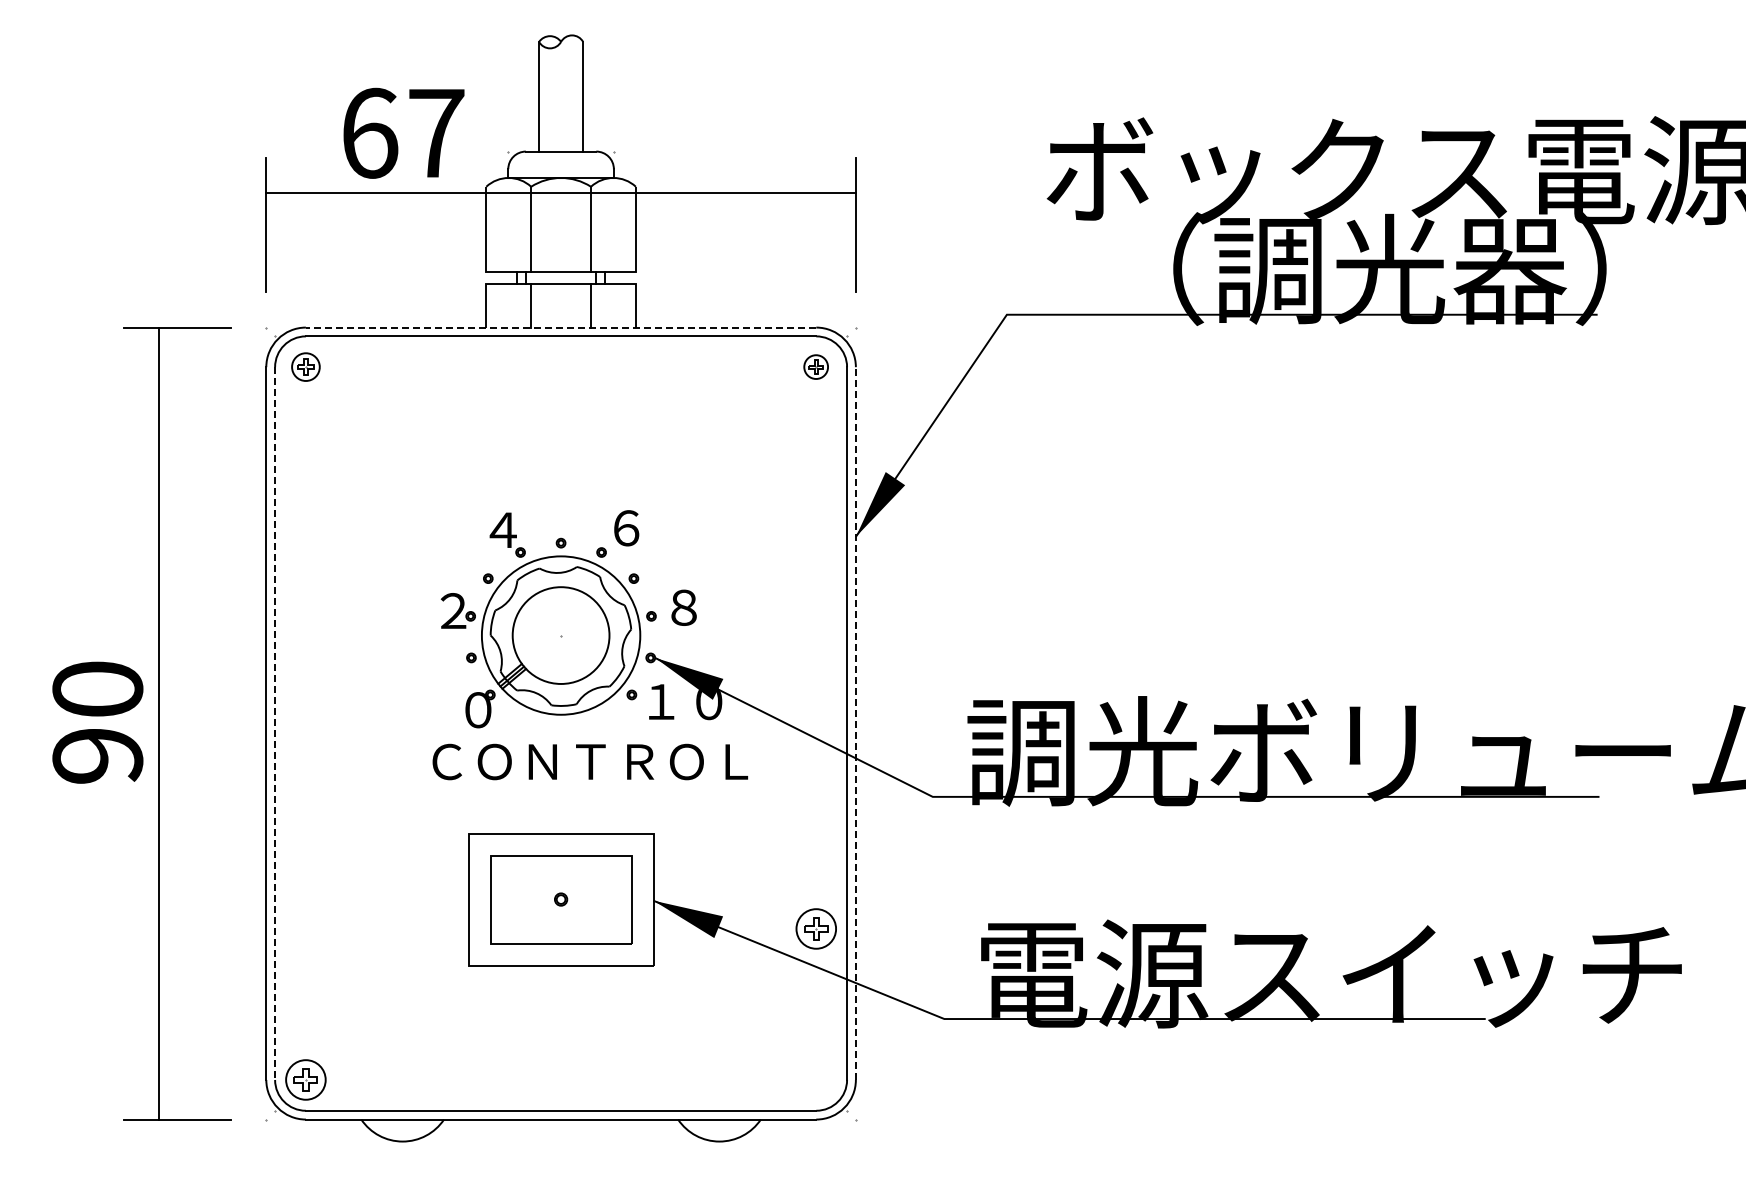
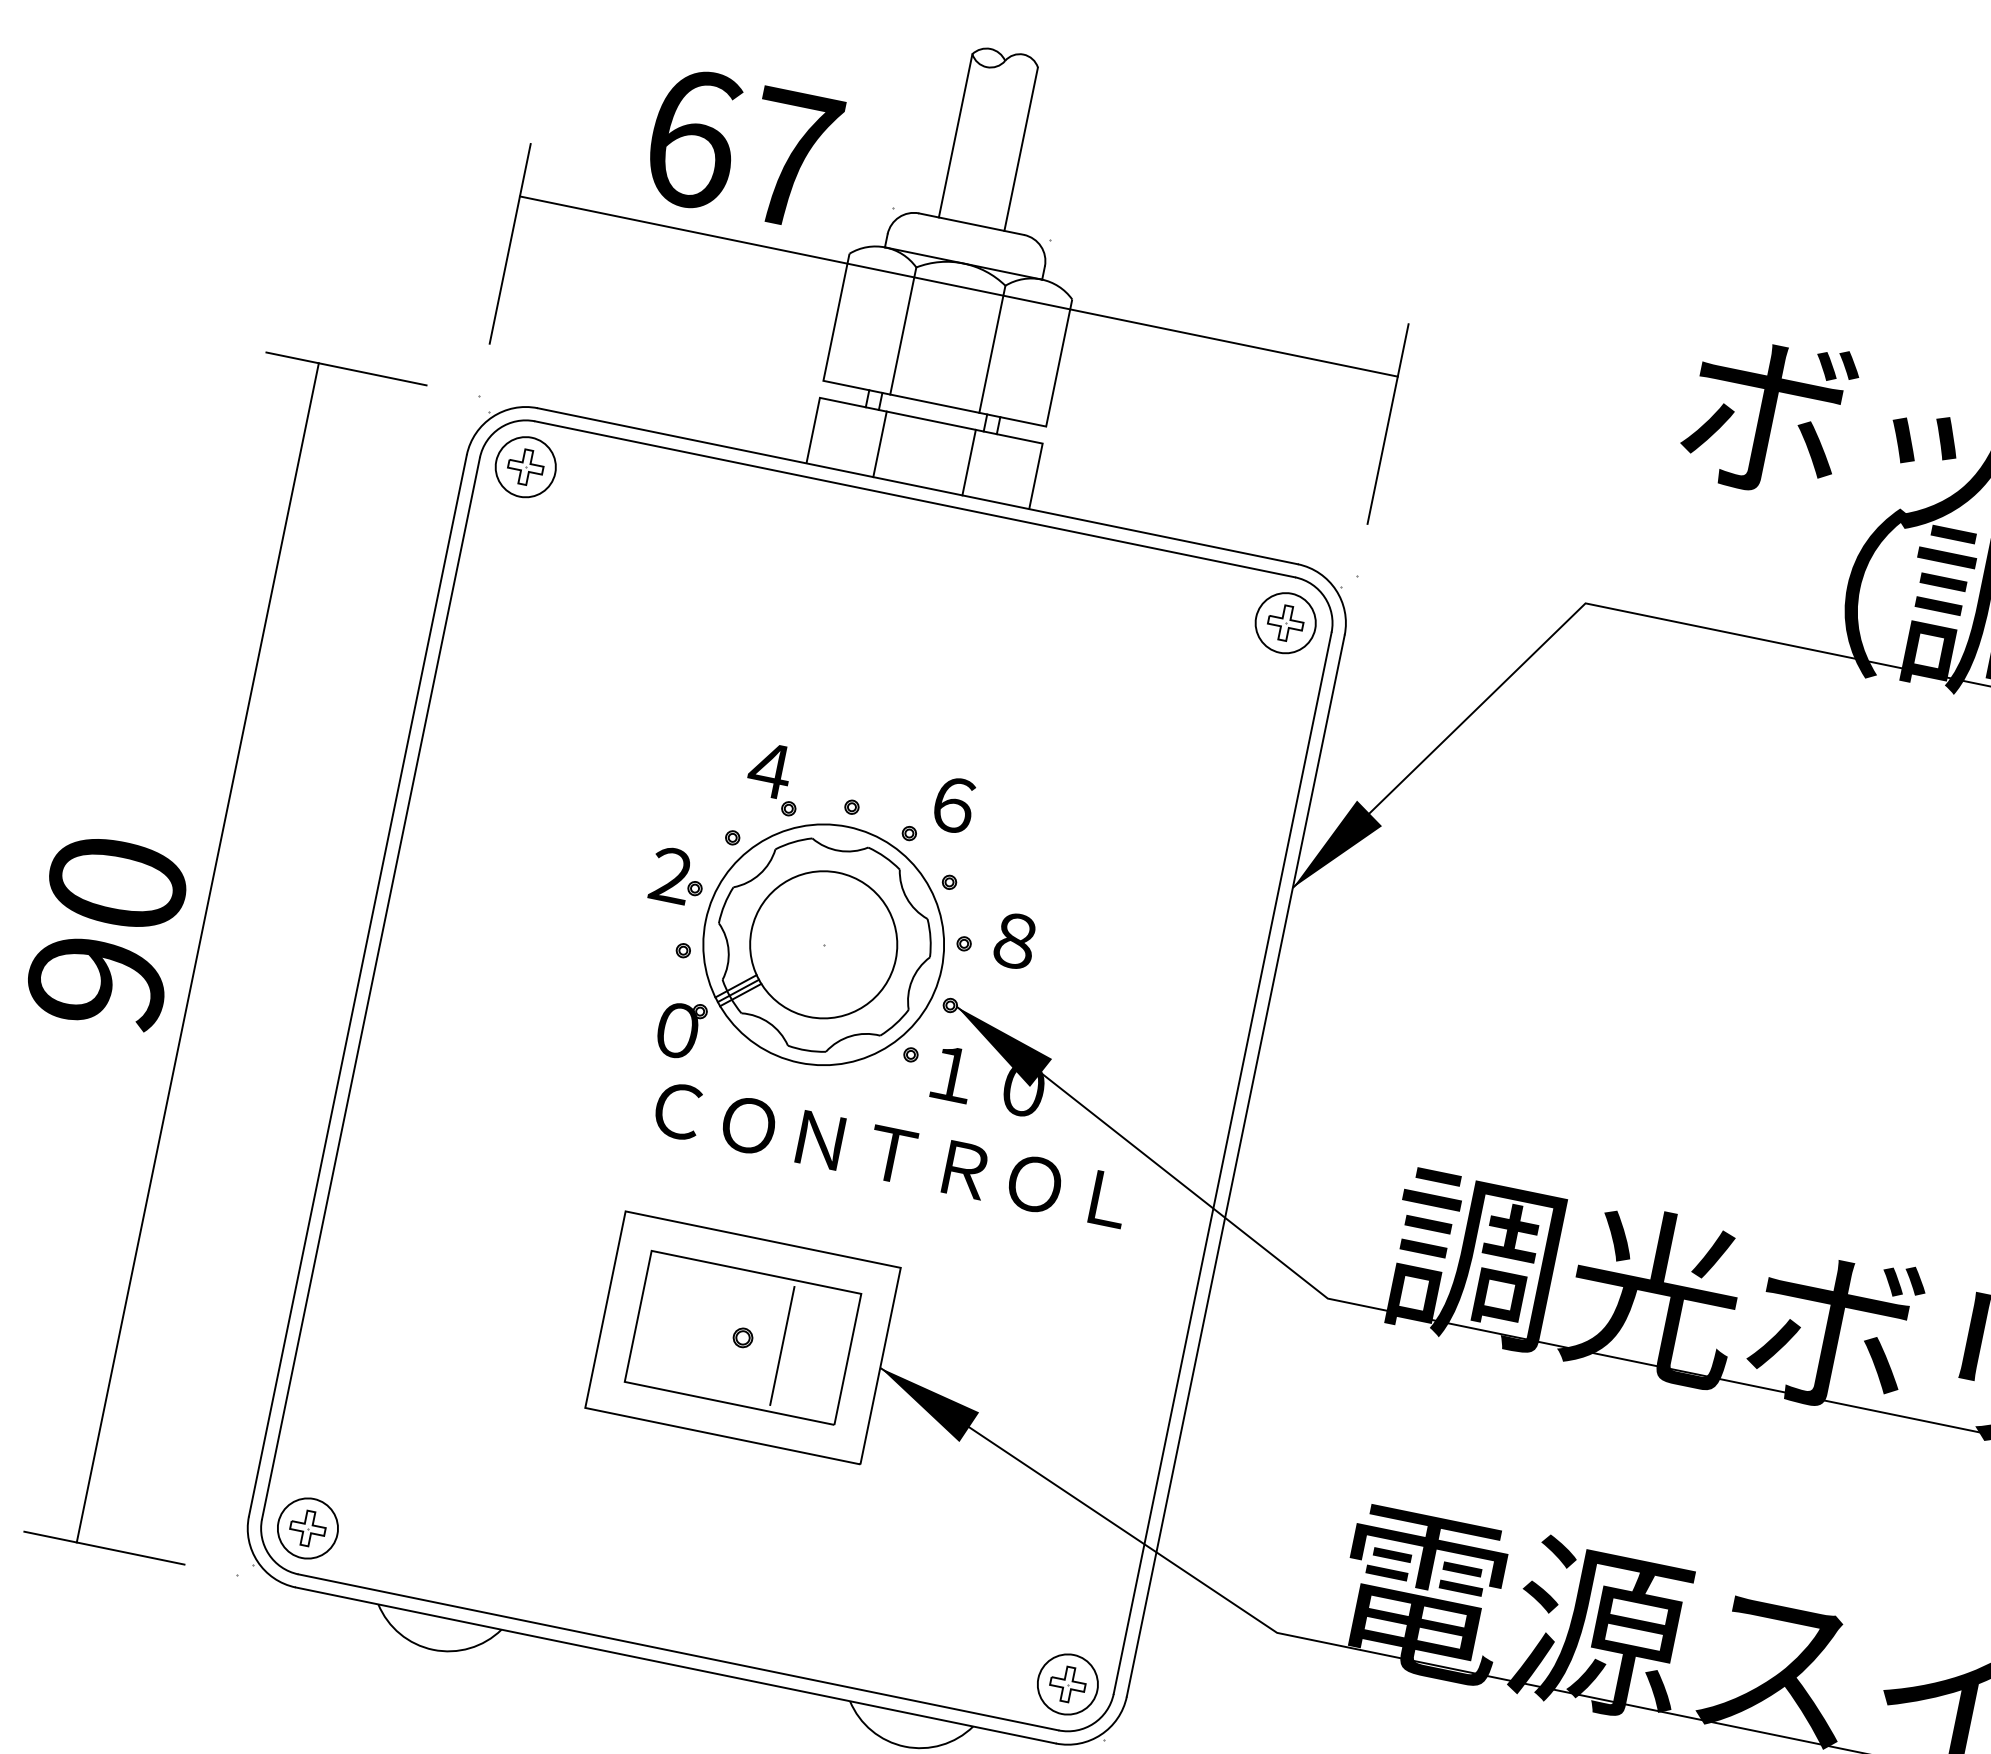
line: (560, 327) -> (916, 485), dashed -> solid
part: (305, 366) -> (525, 466), size x1.43
part: (815, 366) -> (1284, 621), size x1.67
line: (855, 723) -> (1235, 1165), dashed -> solid
line: (275, 724) -> (371, 989), dashed -> solid
text: (590, 761) -> (891, 1154), moved
line: (587, 899) -> (782, 1345), added
part: (815, 928) -> (1066, 1683), moved

